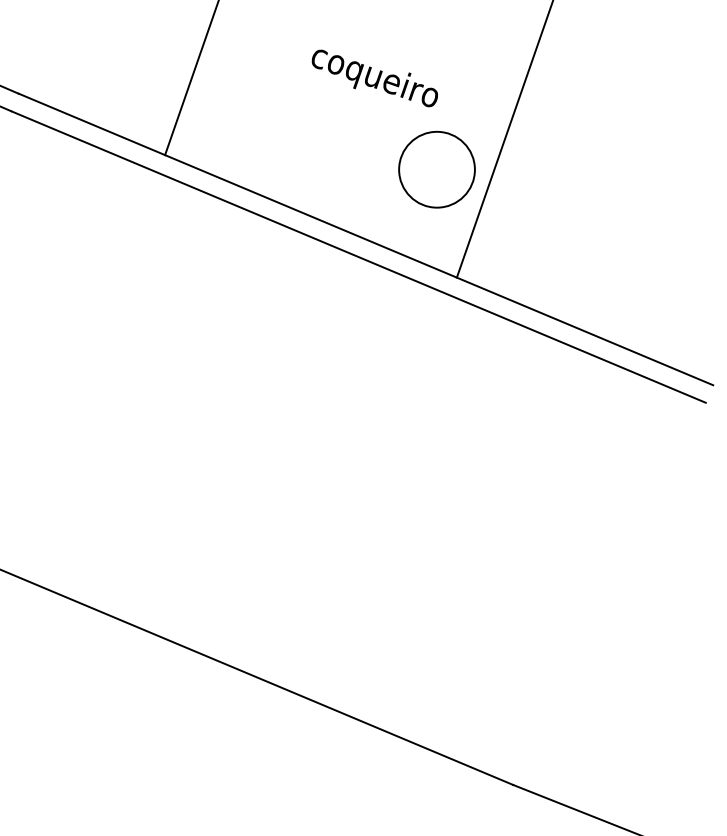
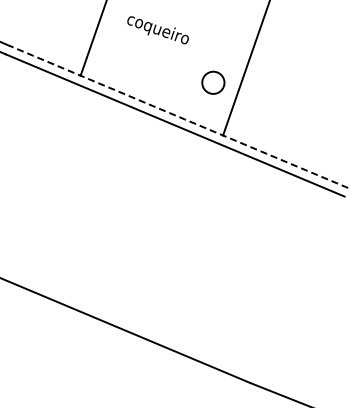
text: (373, 78) -> (157, 30), moved
circle: (435, 169) -> (212, 82), size x0.6
line: (365, 238) -> (178, 116), solid -> dashed

